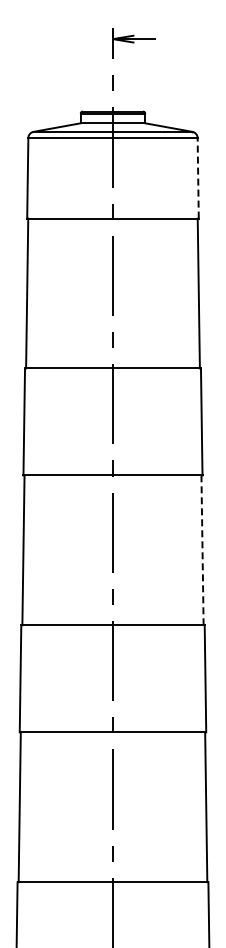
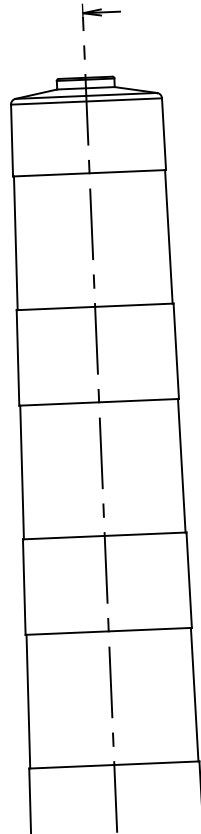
line: (198, 177) -> (164, 133), dashed -> solid
line: (202, 550) -> (181, 465), dashed -> solid

